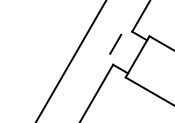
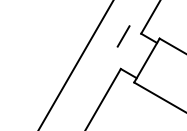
line: (115, 43) -> (123, 35), moved

